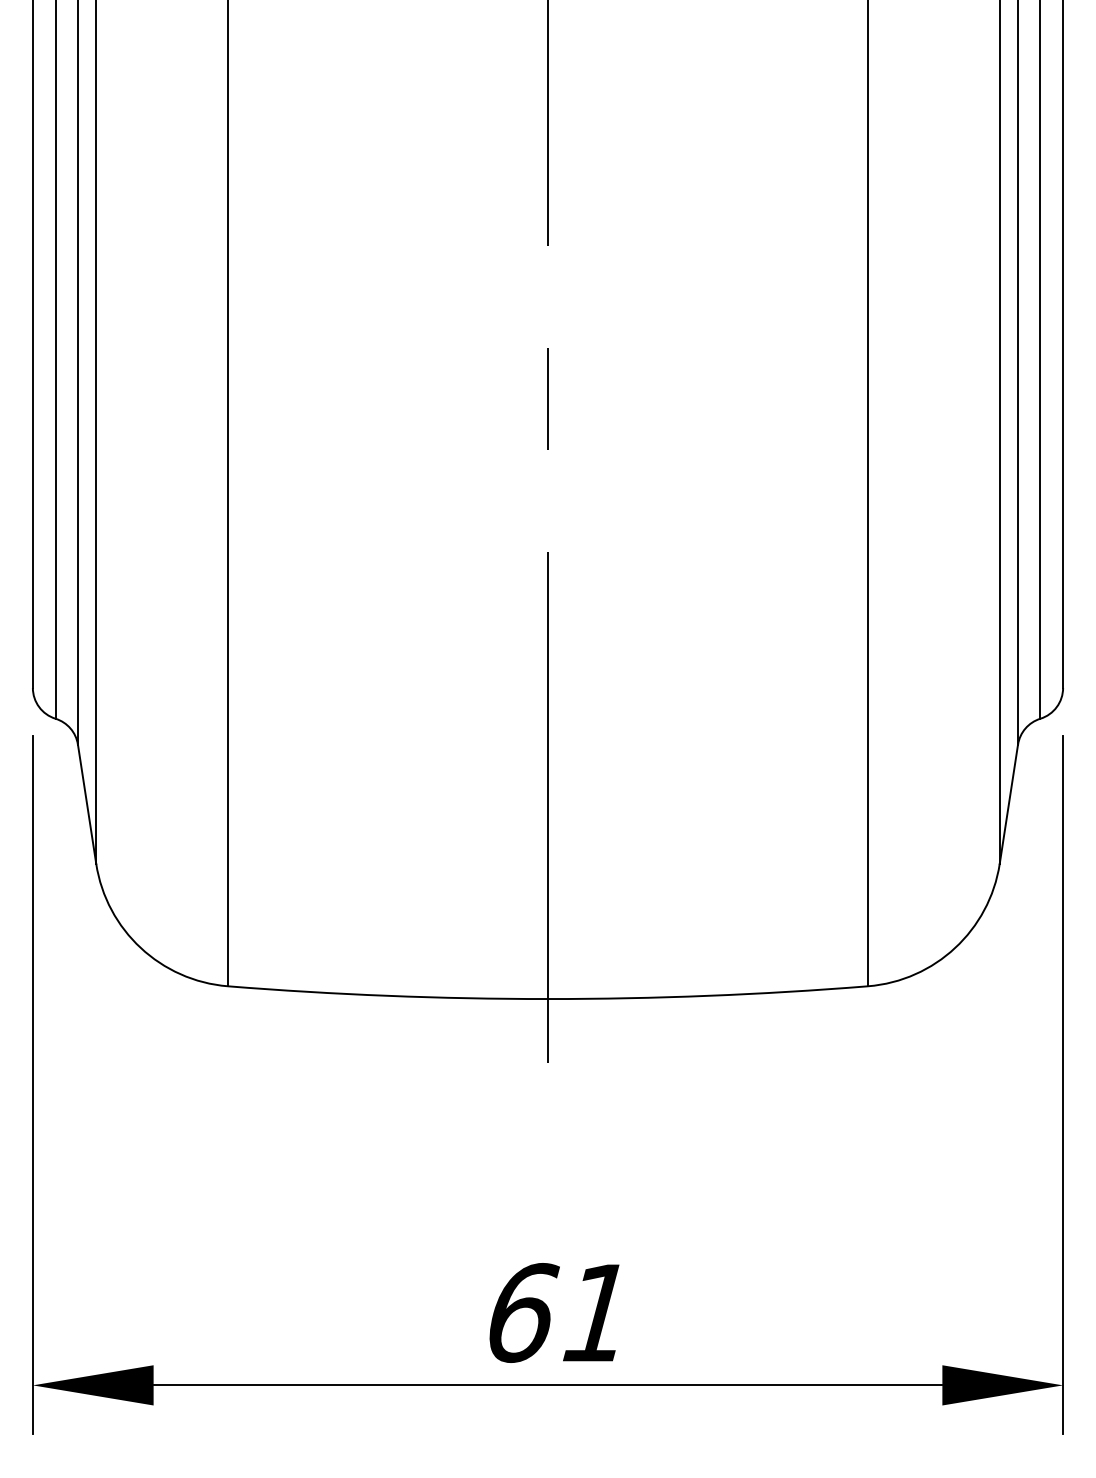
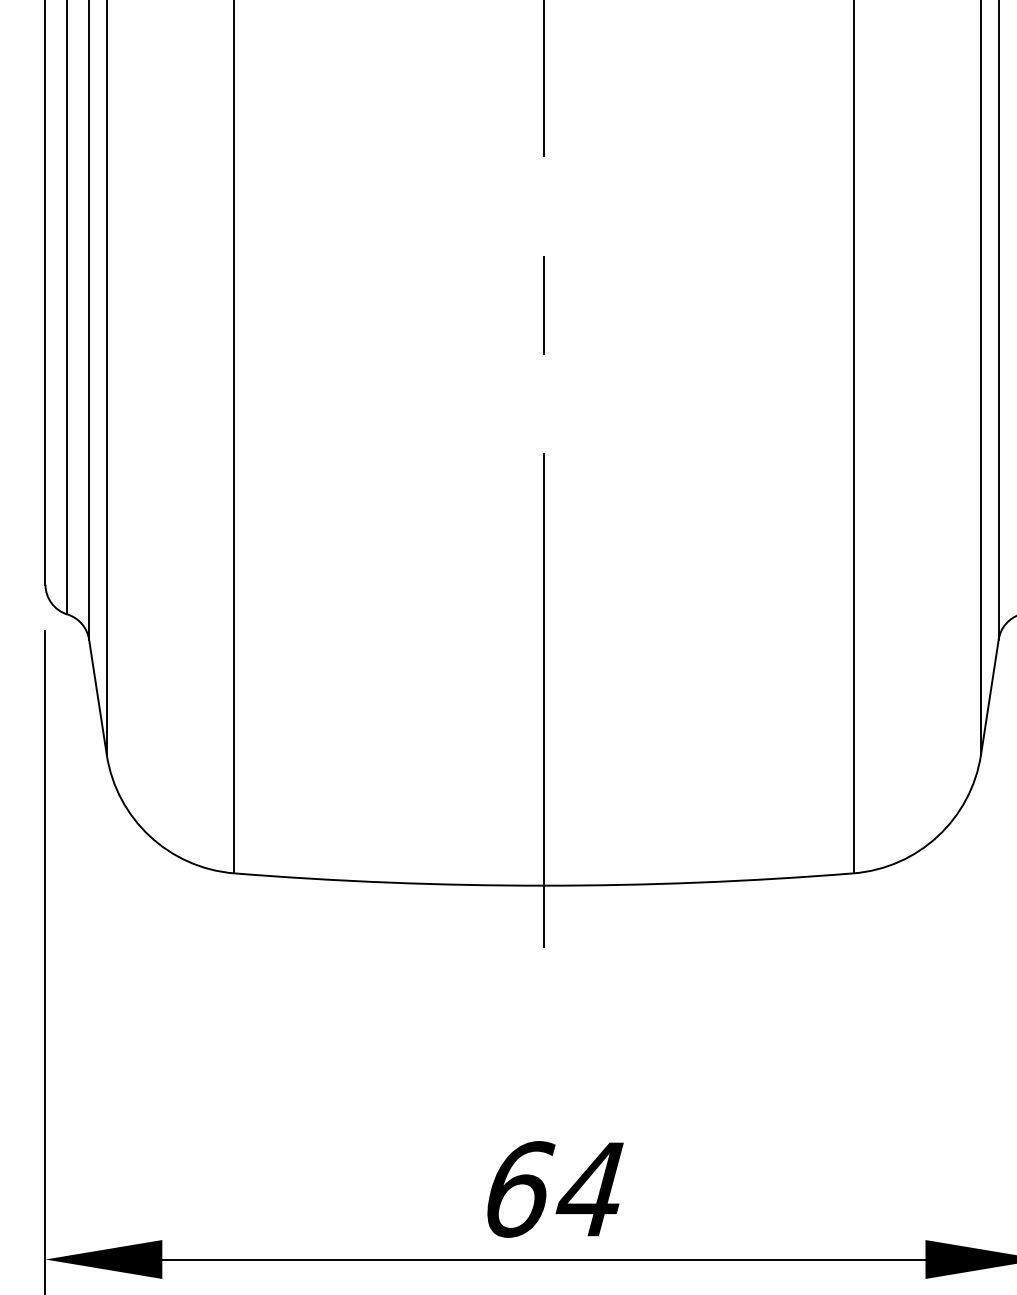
text: (595, 1312) -> (589, 1188), 61 -> 64

